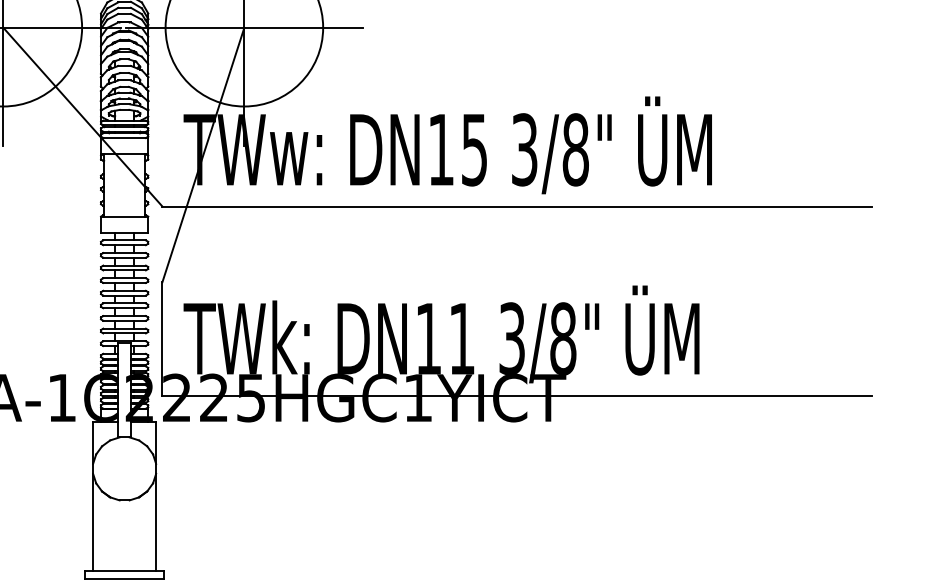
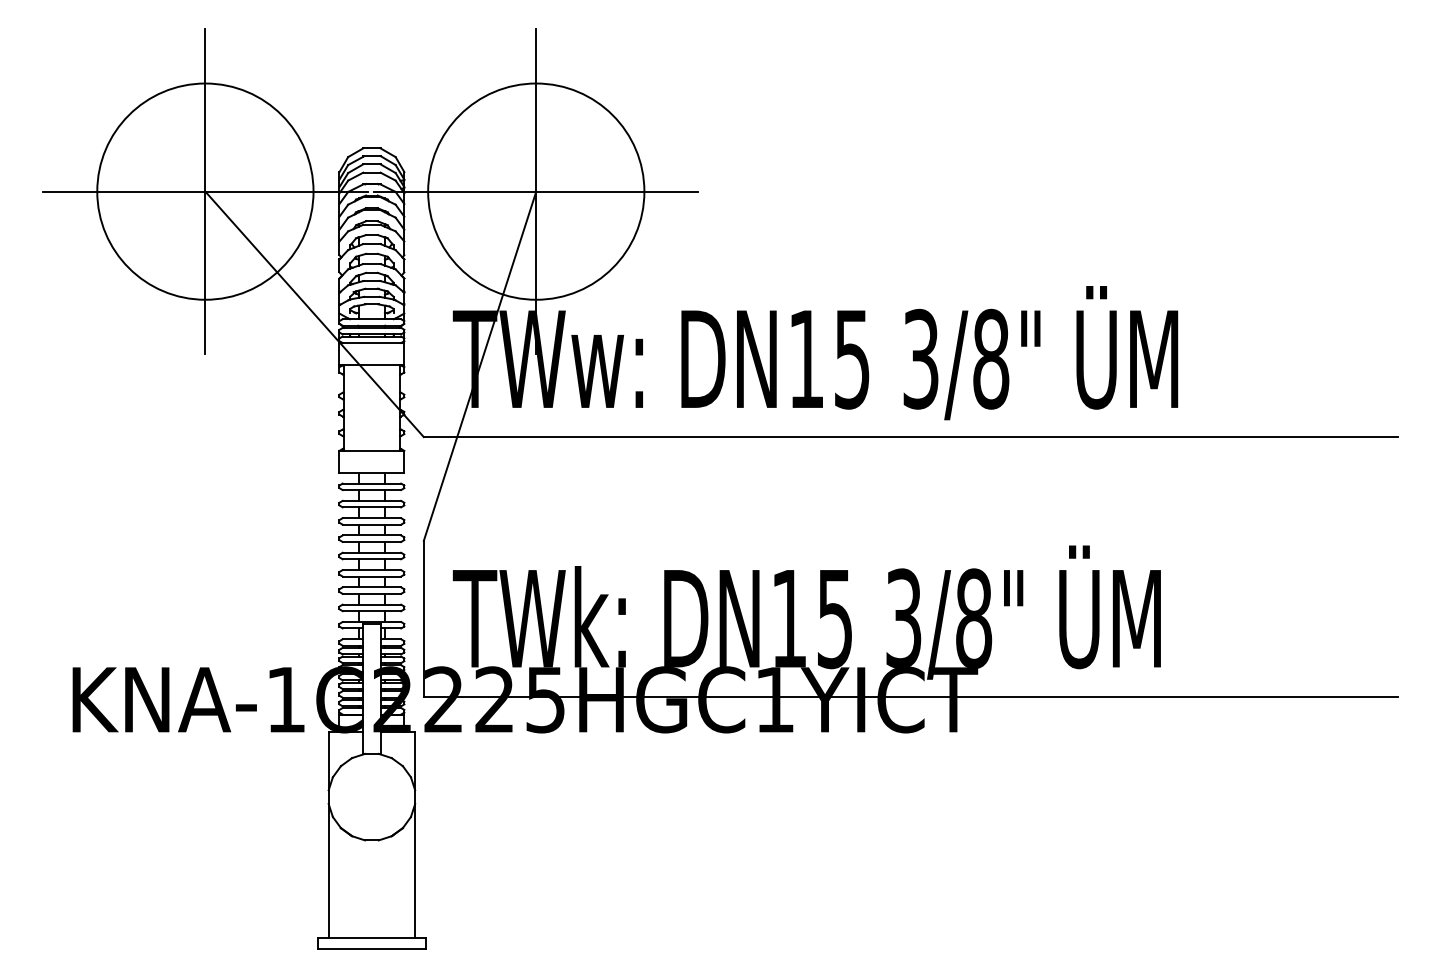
text: (461, 339) -> (834, 619), DN11 -> DN15

